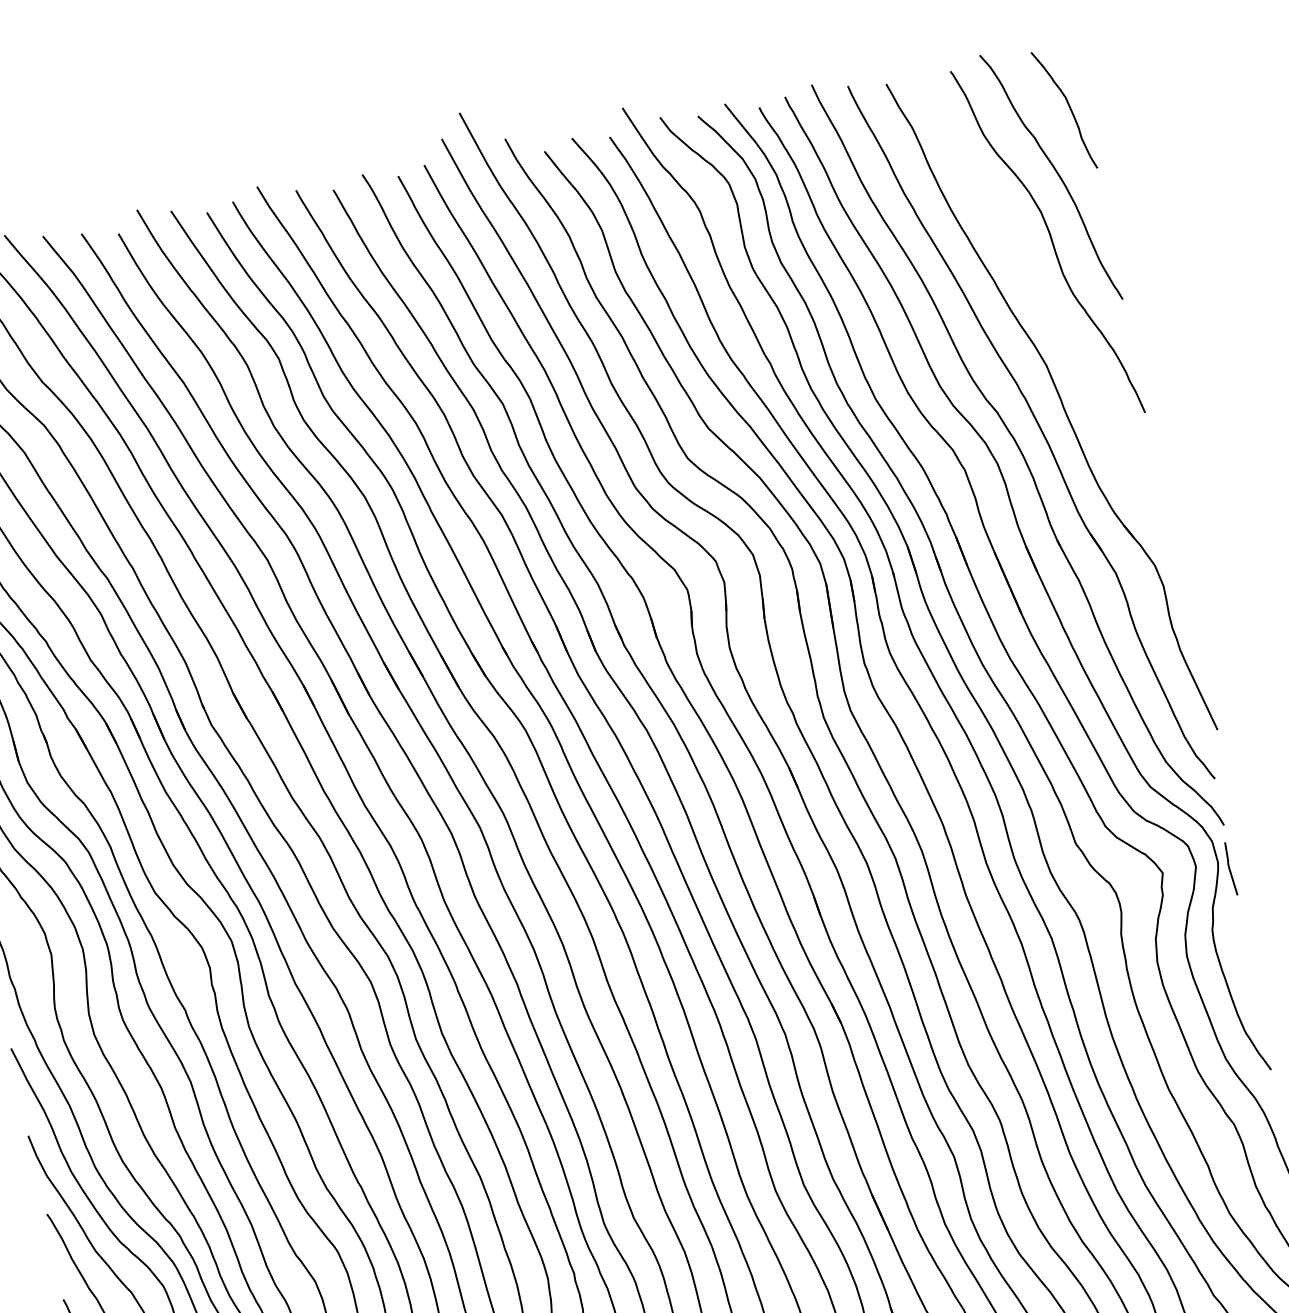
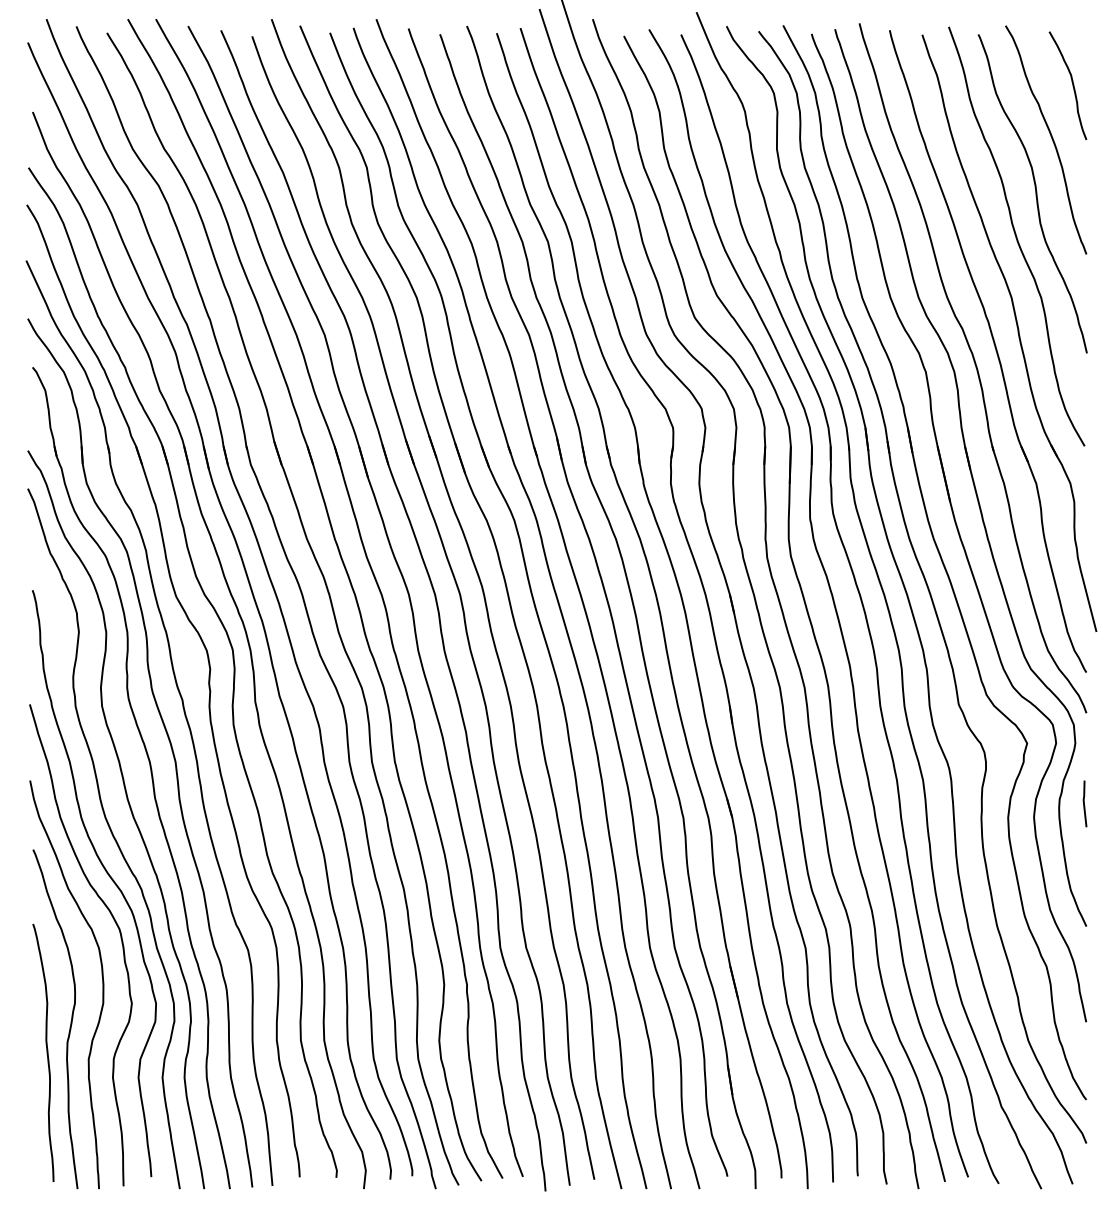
curve: (1038, 294) -> (1016, 236), added
line: (1230, 868) -> (1084, 803), moved

